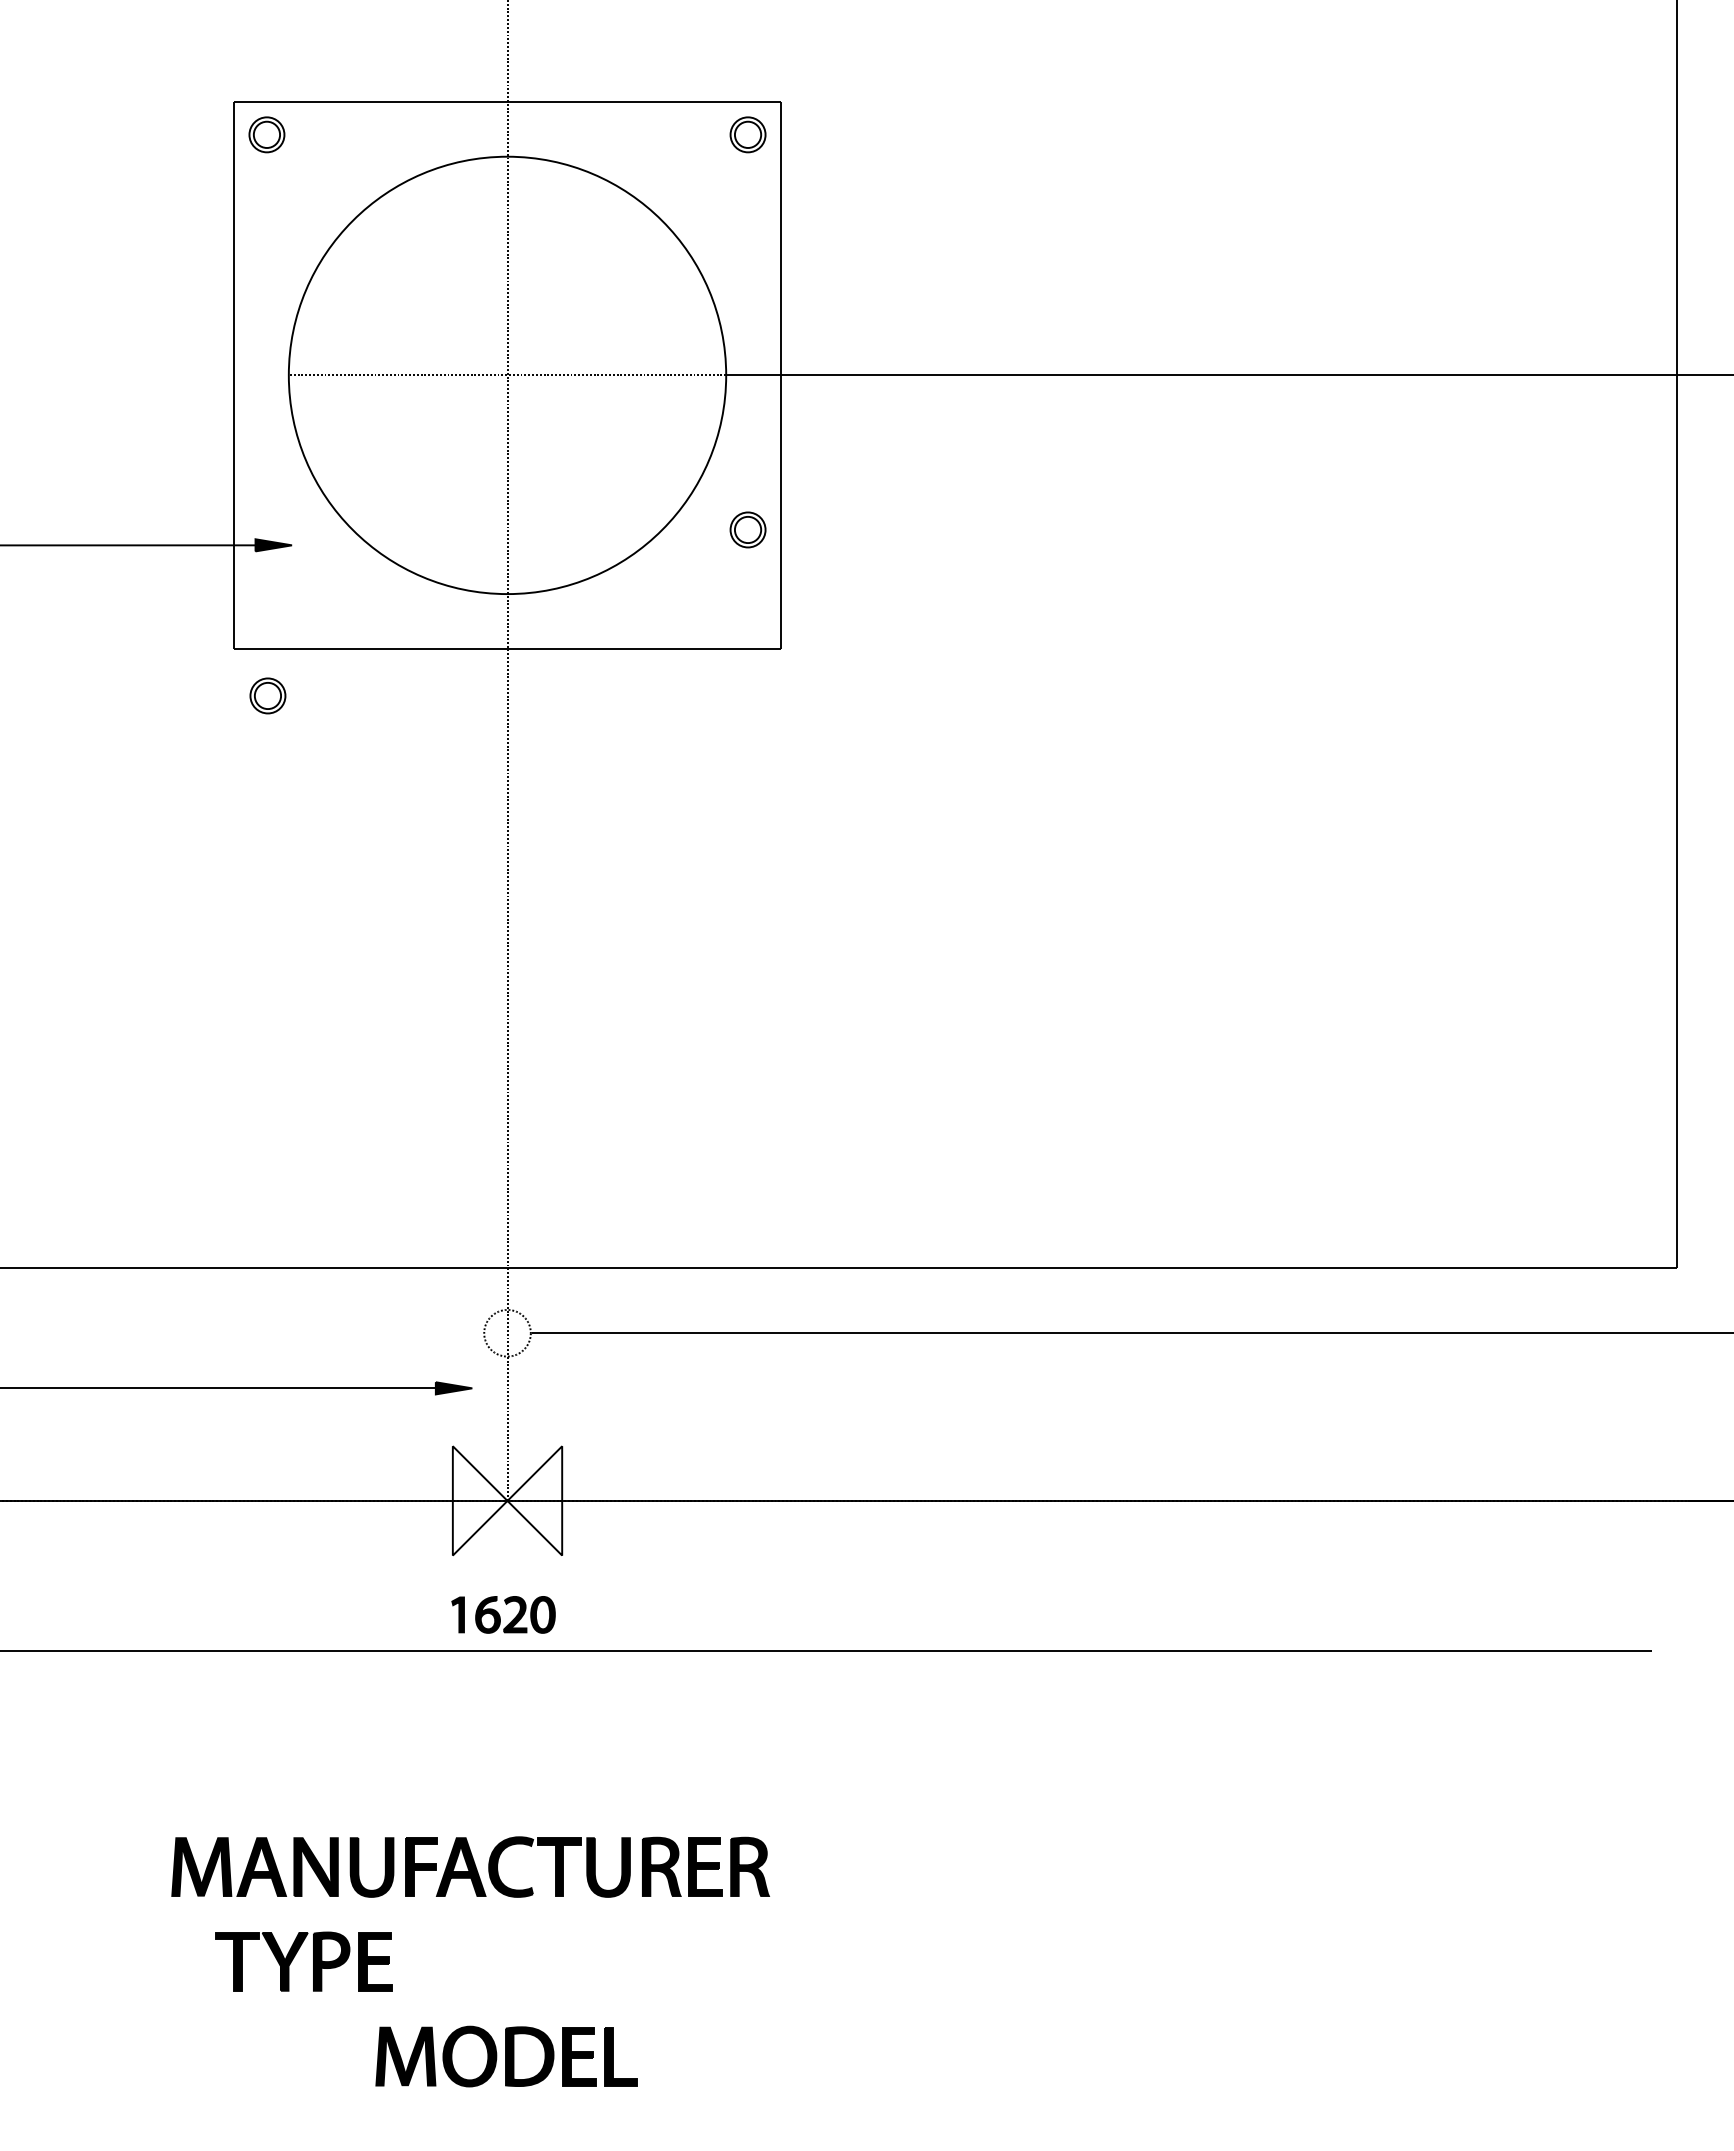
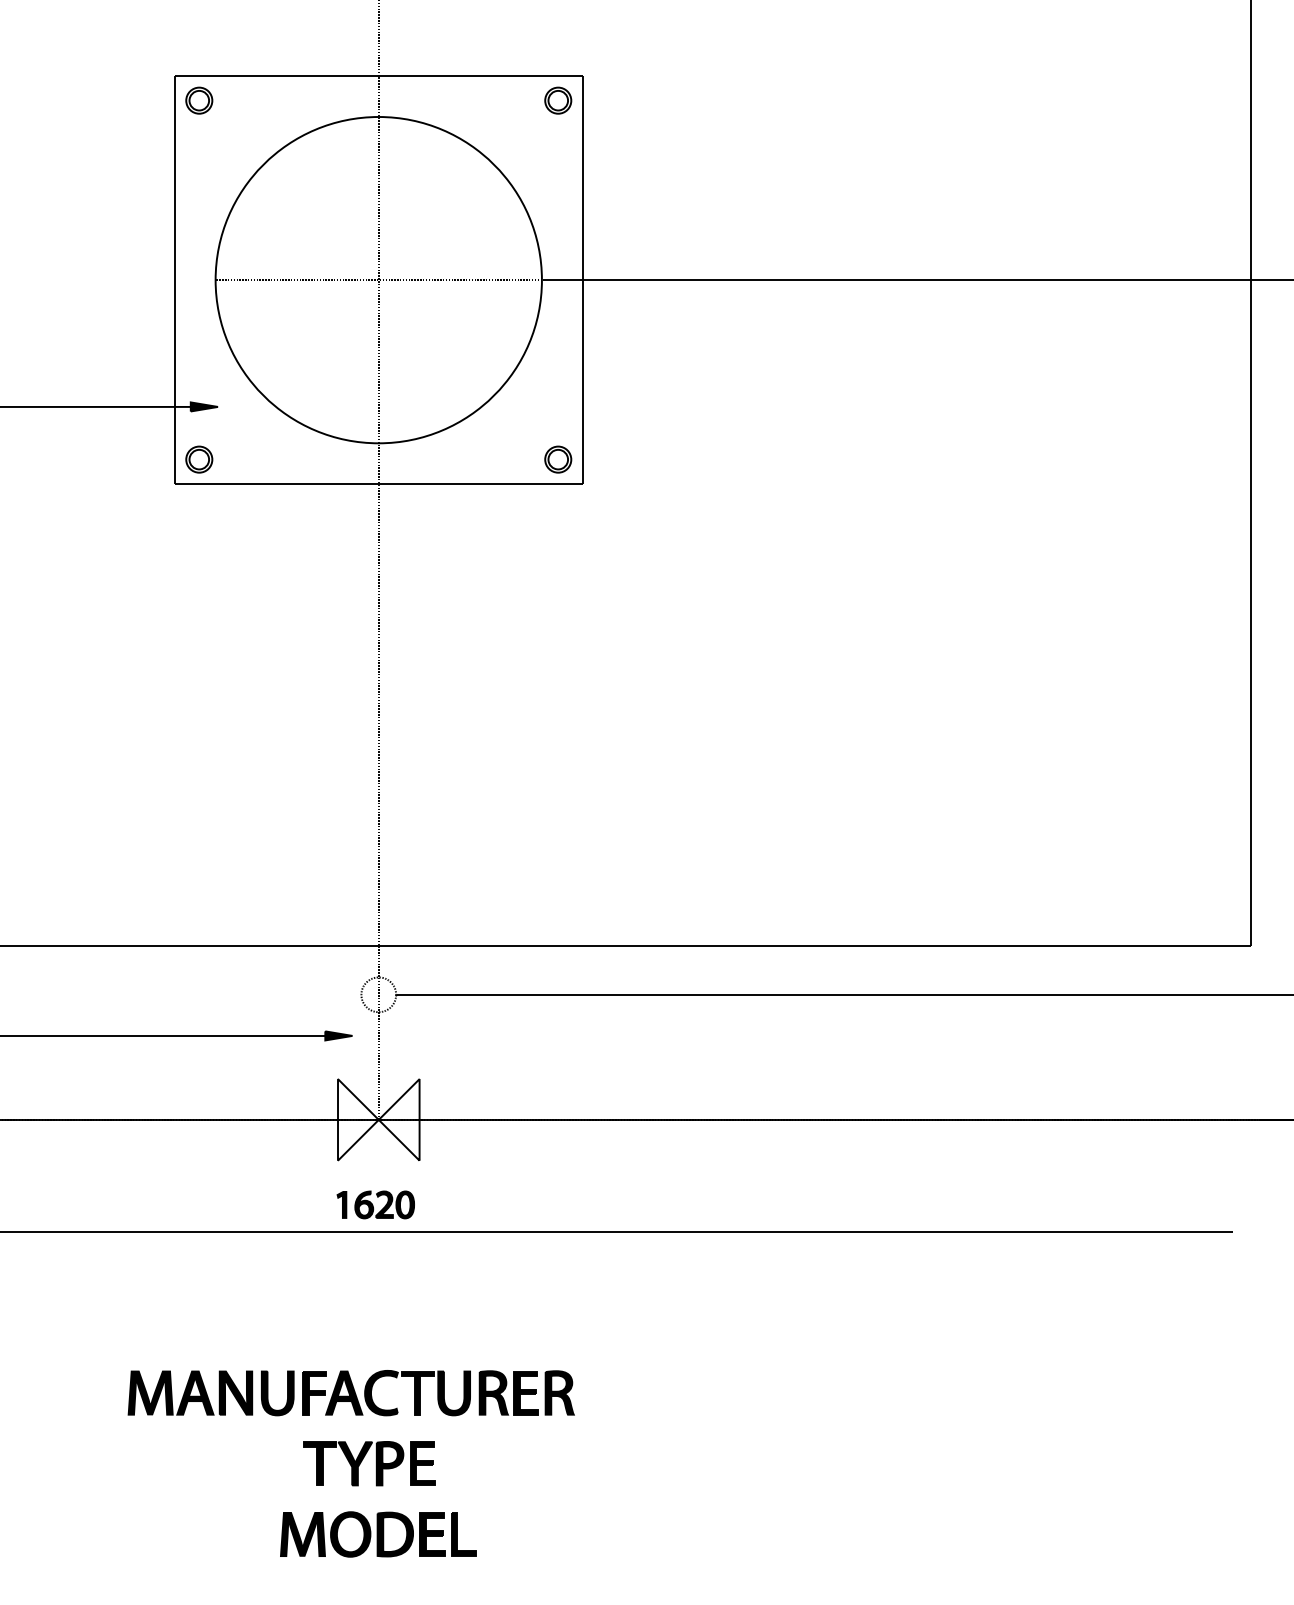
part: (747, 529) -> (557, 459), moved
part: (267, 695) -> (198, 459), moved
part: (295, 1956) -> (363, 1459), moved

